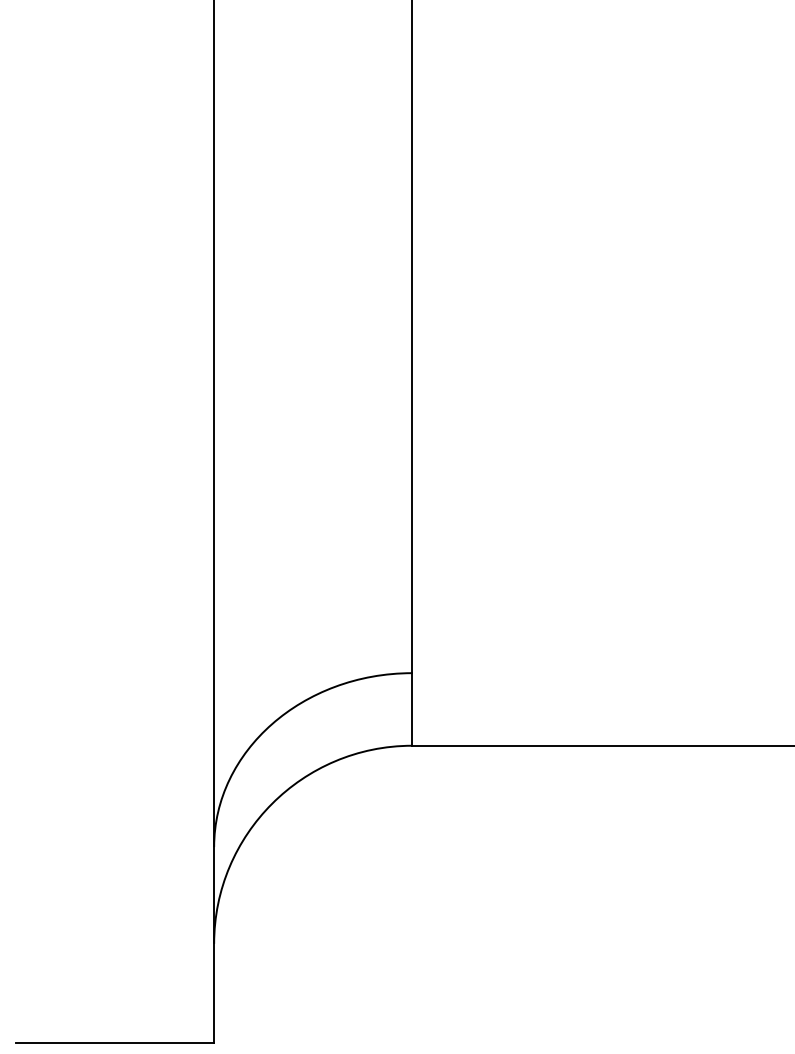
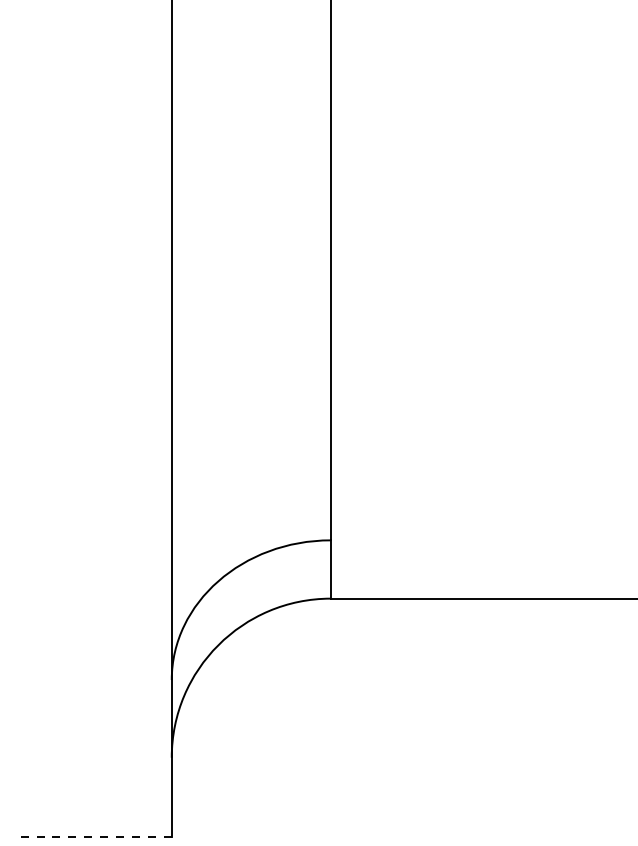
line: (115, 1043) -> (92, 837), solid -> dashed

